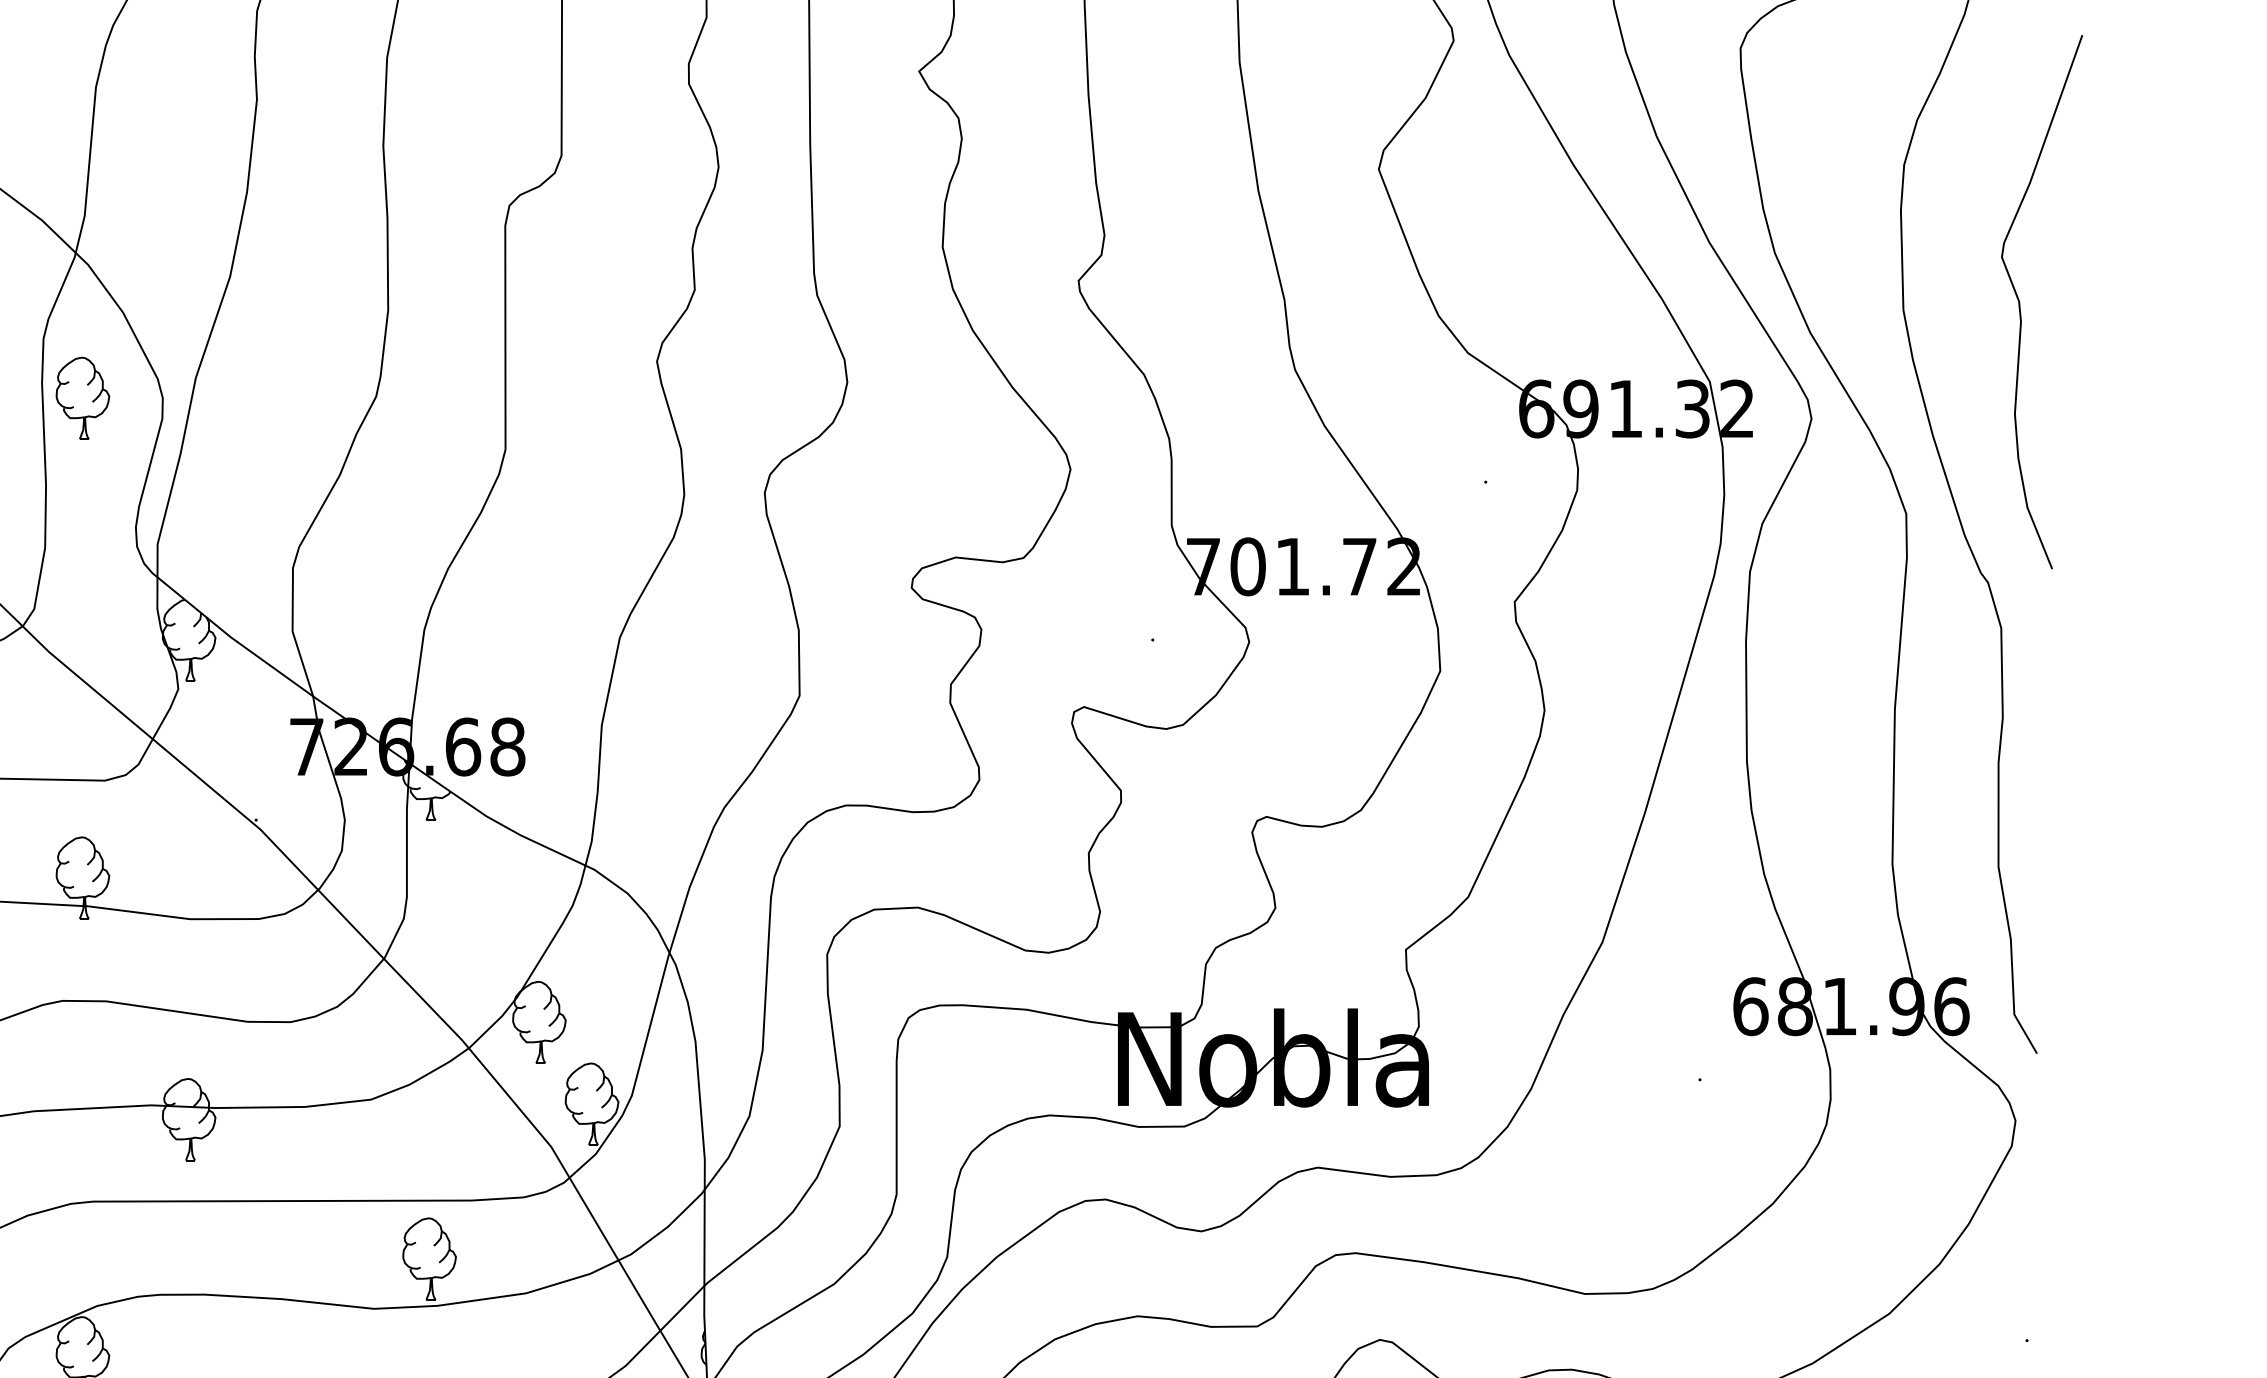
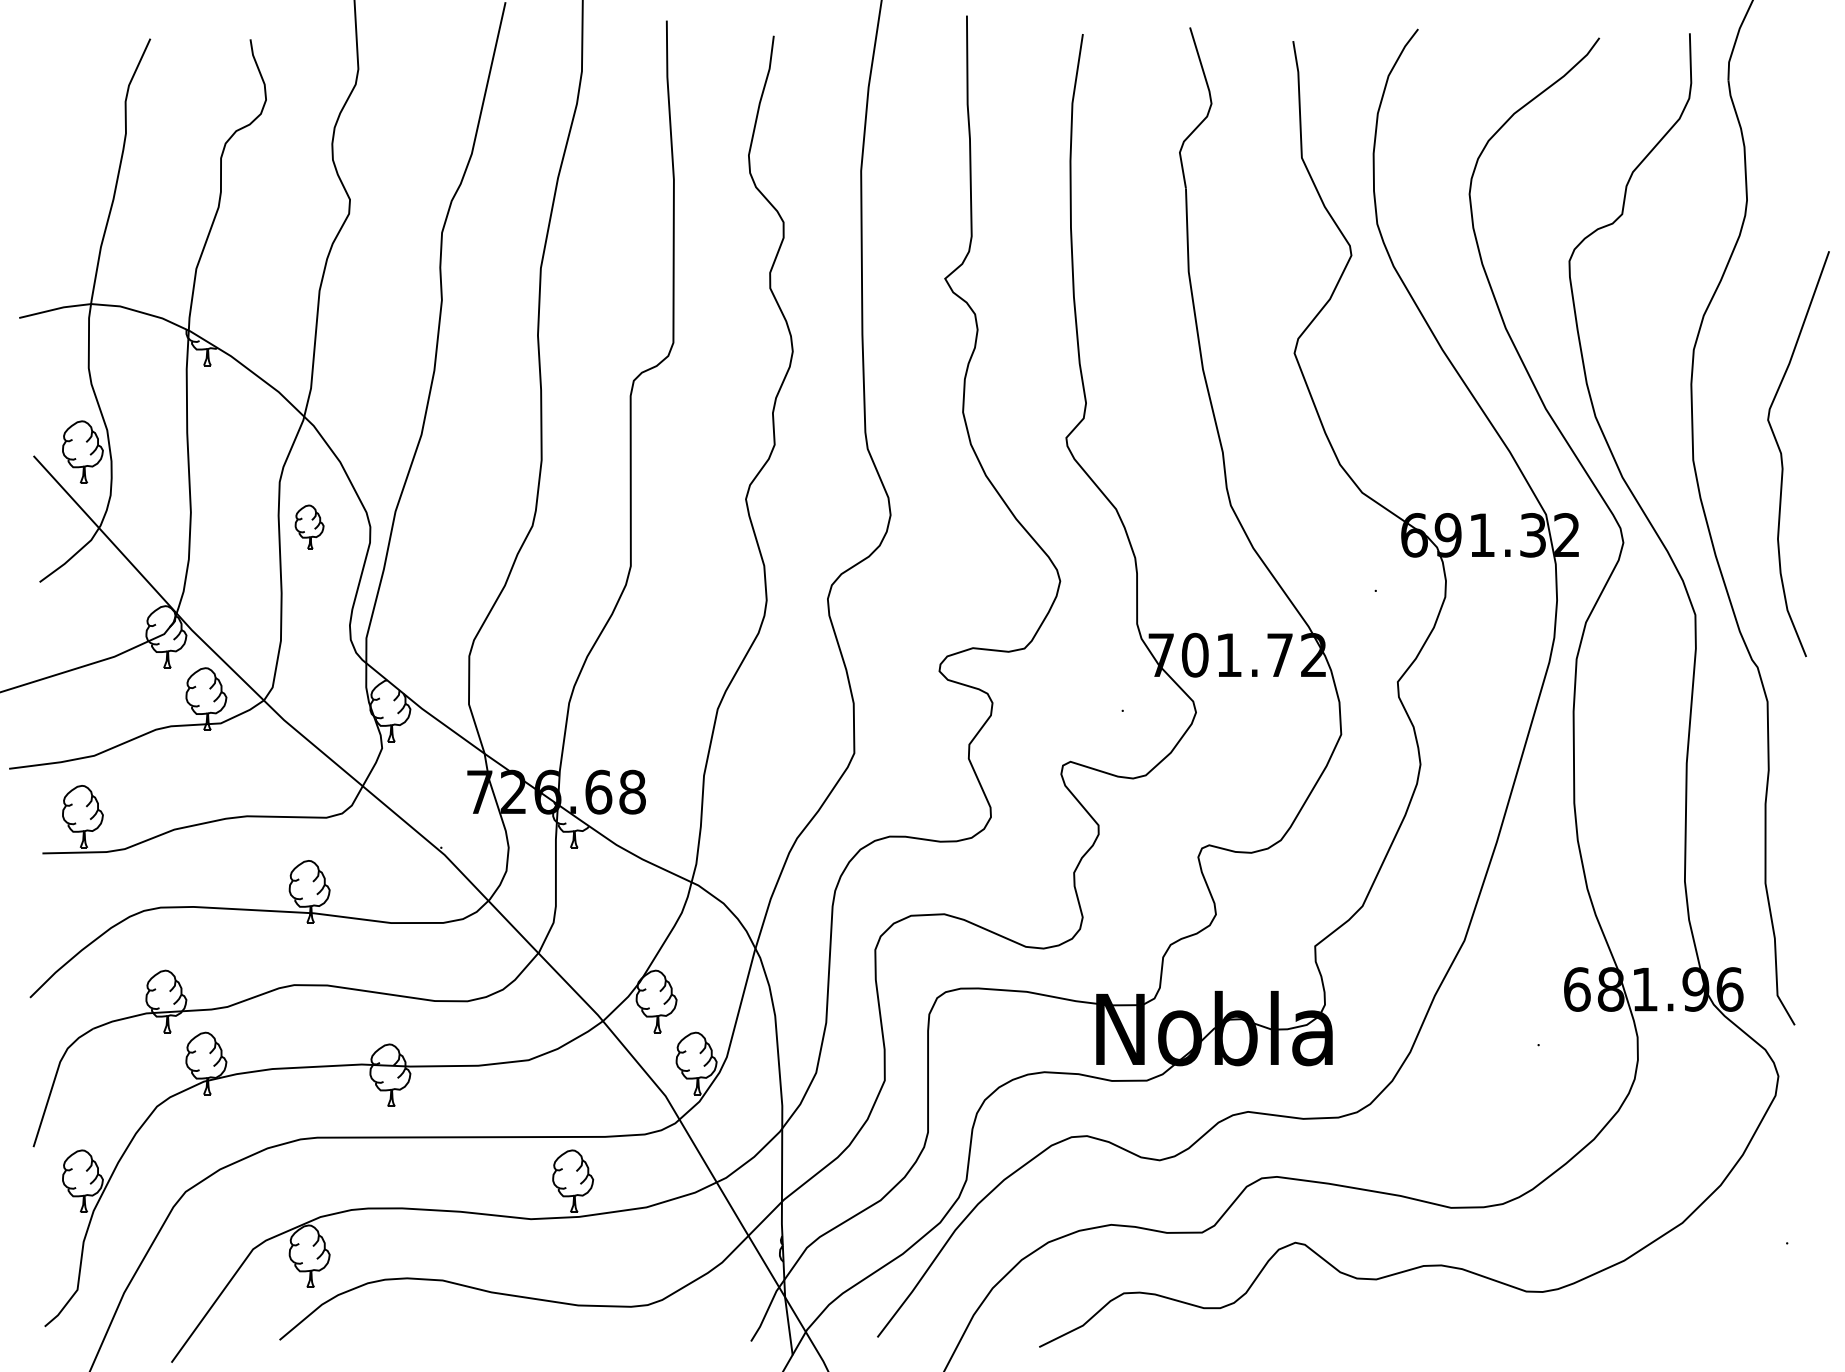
part: (82, 397) -> (309, 526), size x0.7

